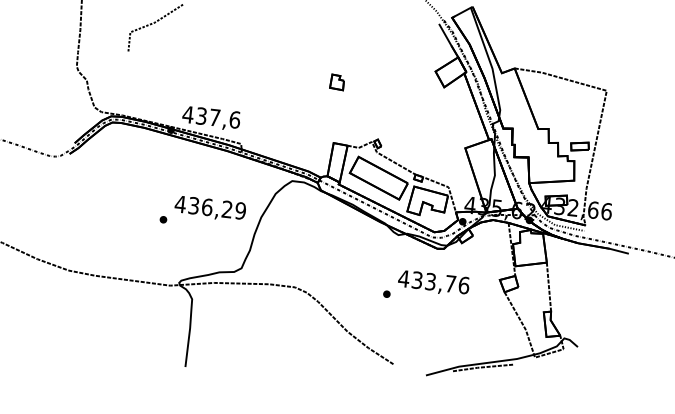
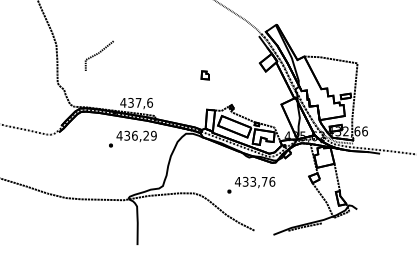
text: (202, 211) -> (132, 138), moved
text: (427, 286) -> (251, 184), moved

